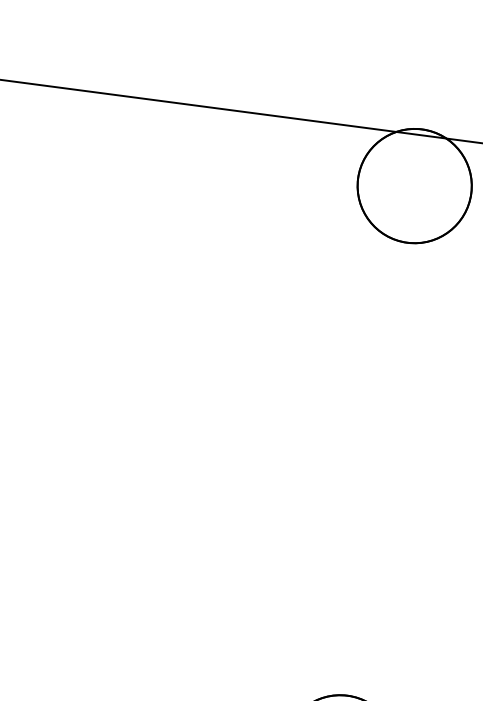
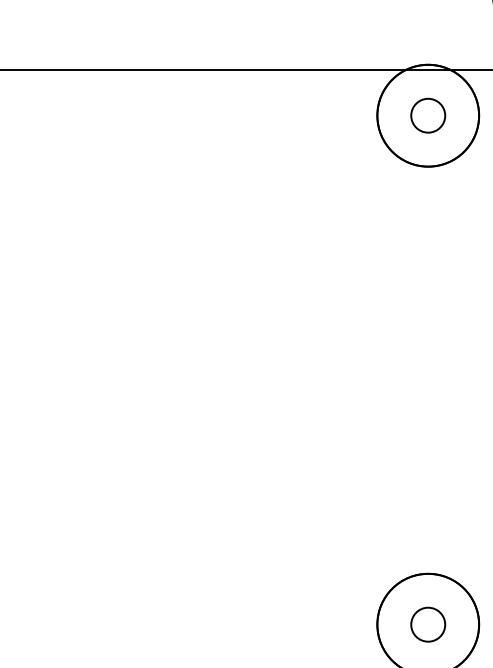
part: (415, 185) -> (428, 115), added

